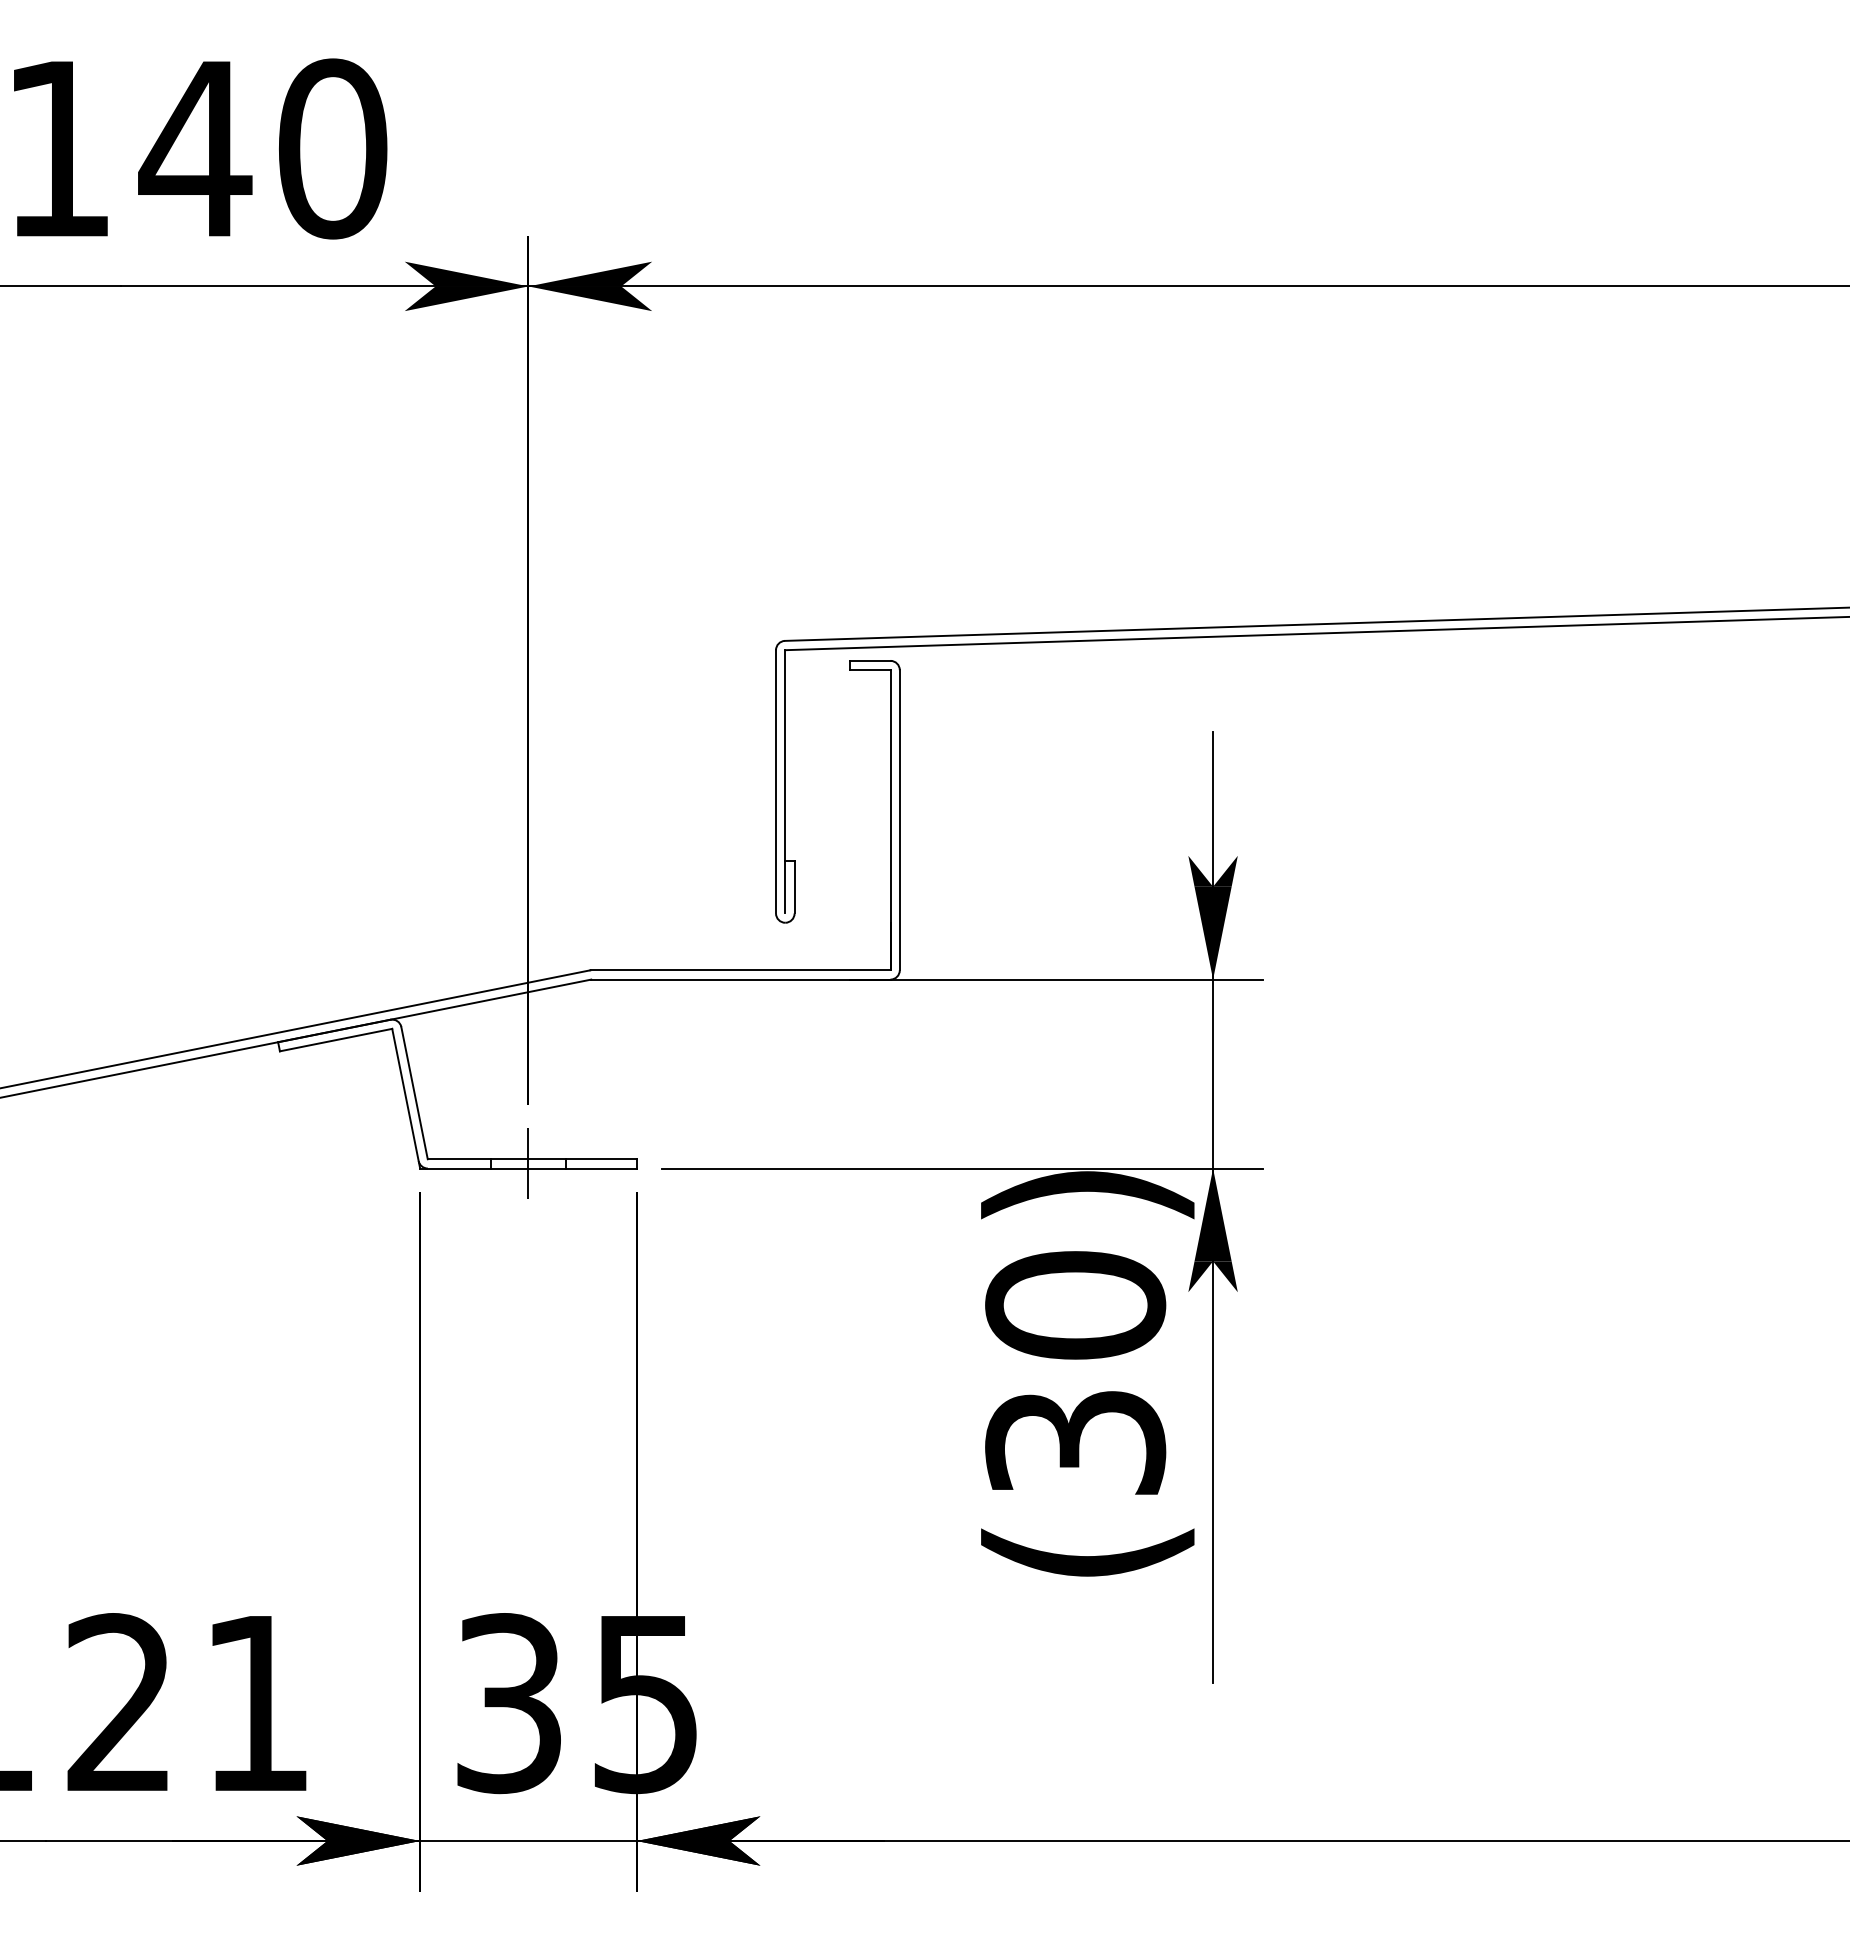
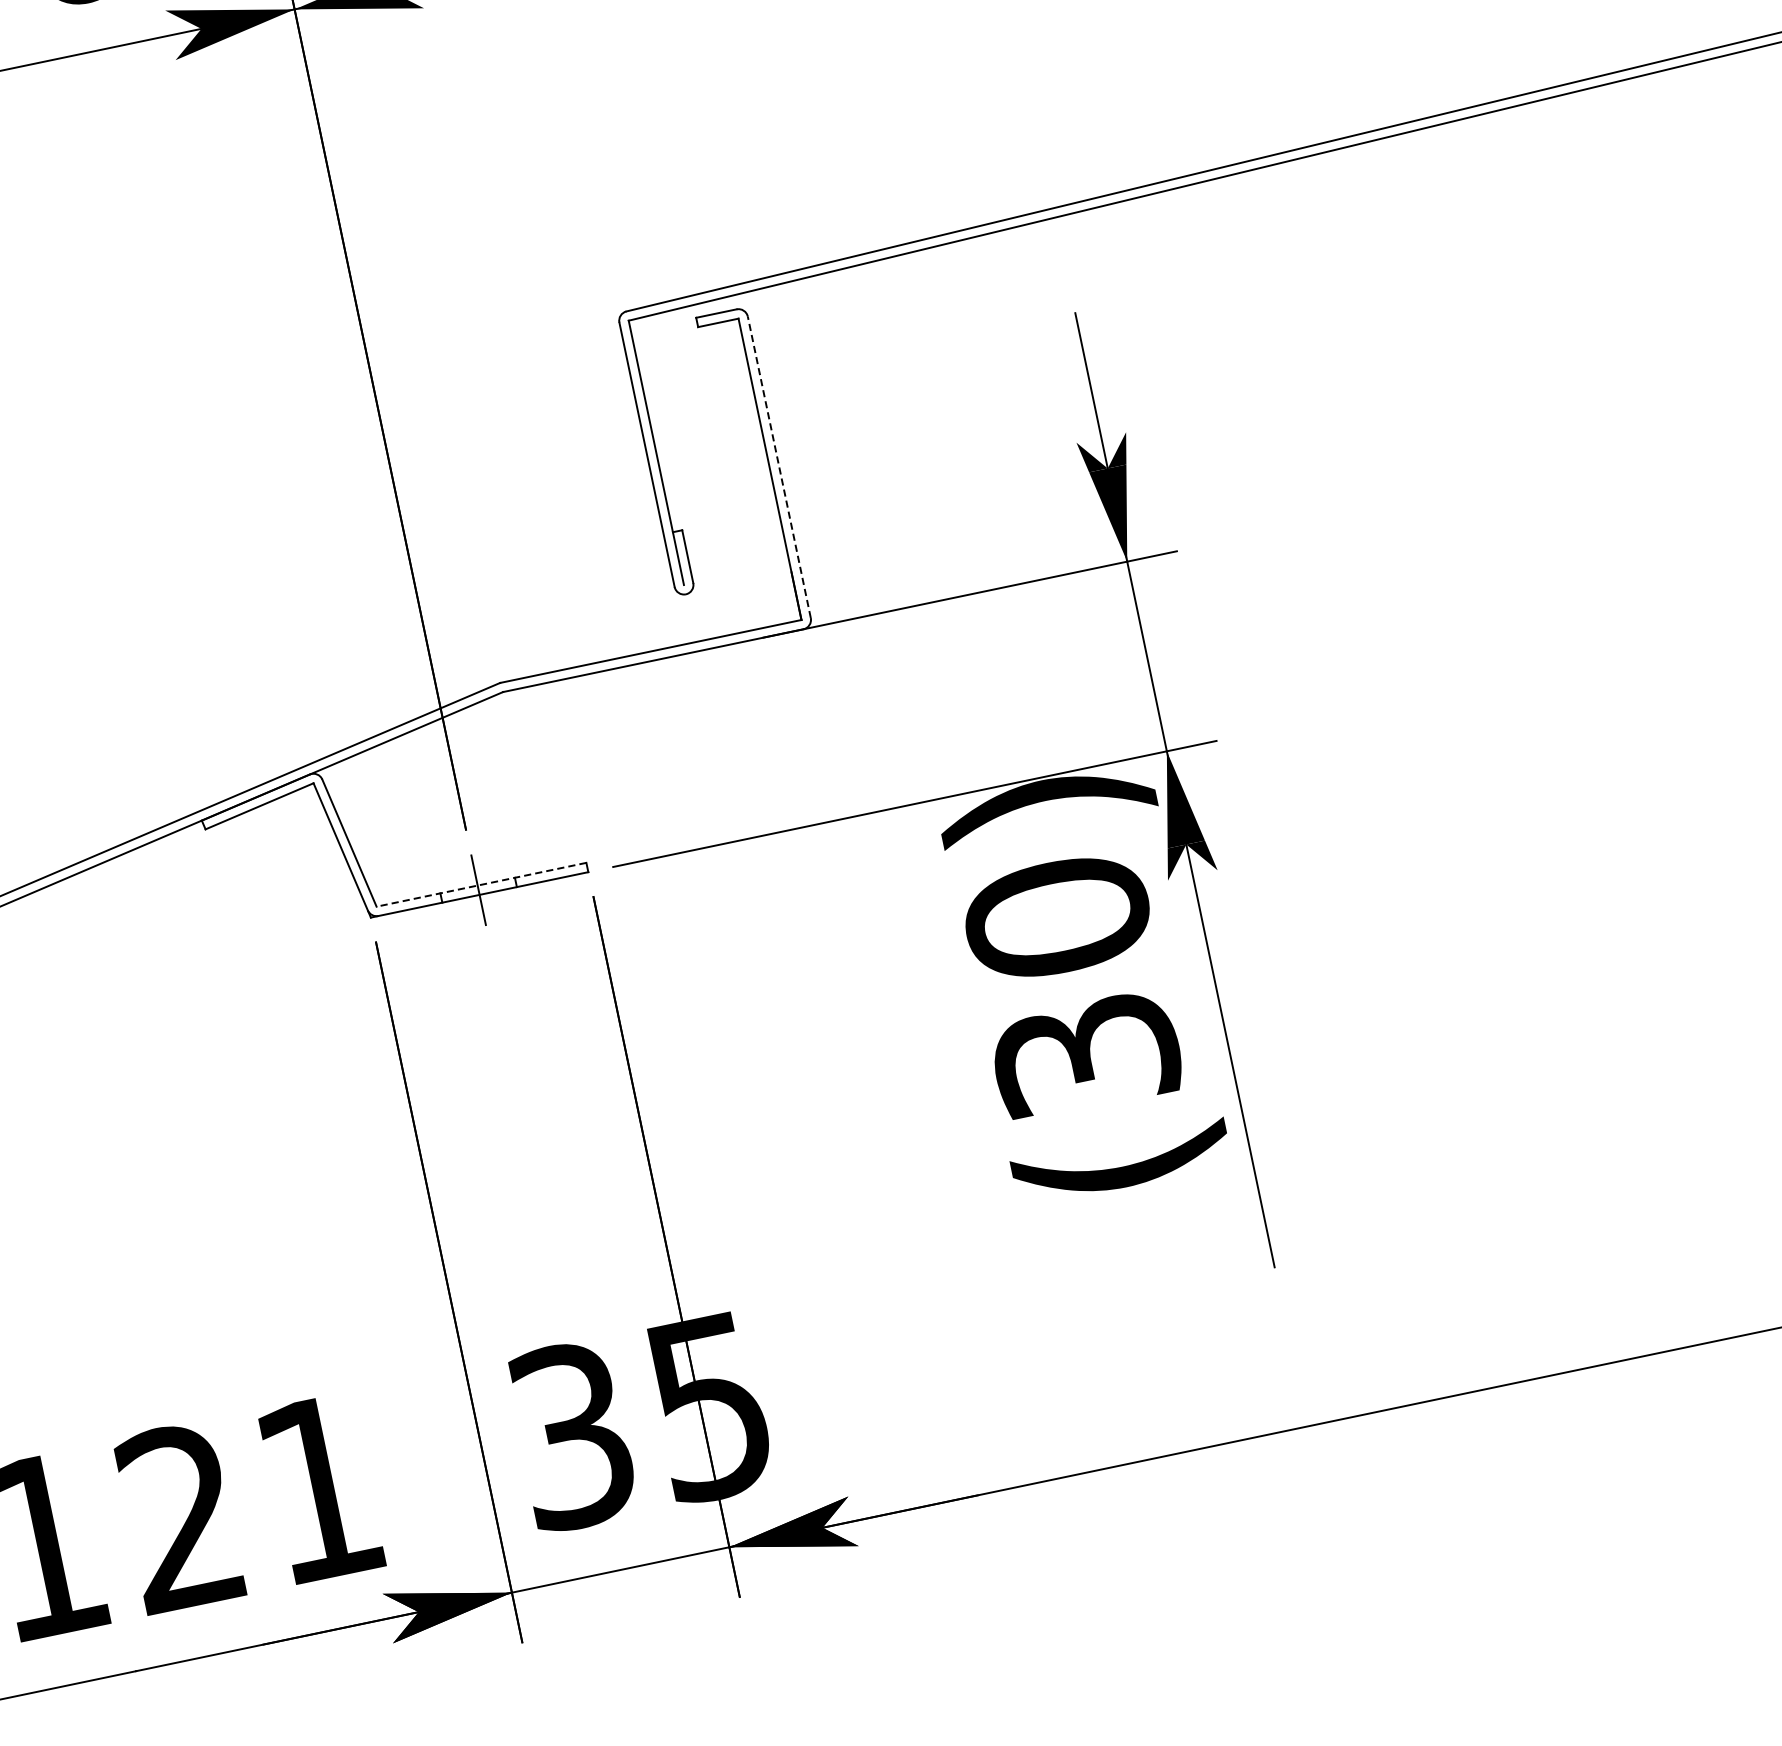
line: (899, 819) -> (778, 466), solid -> dashed
line: (531, 1159) -> (480, 885), solid -> dashed

